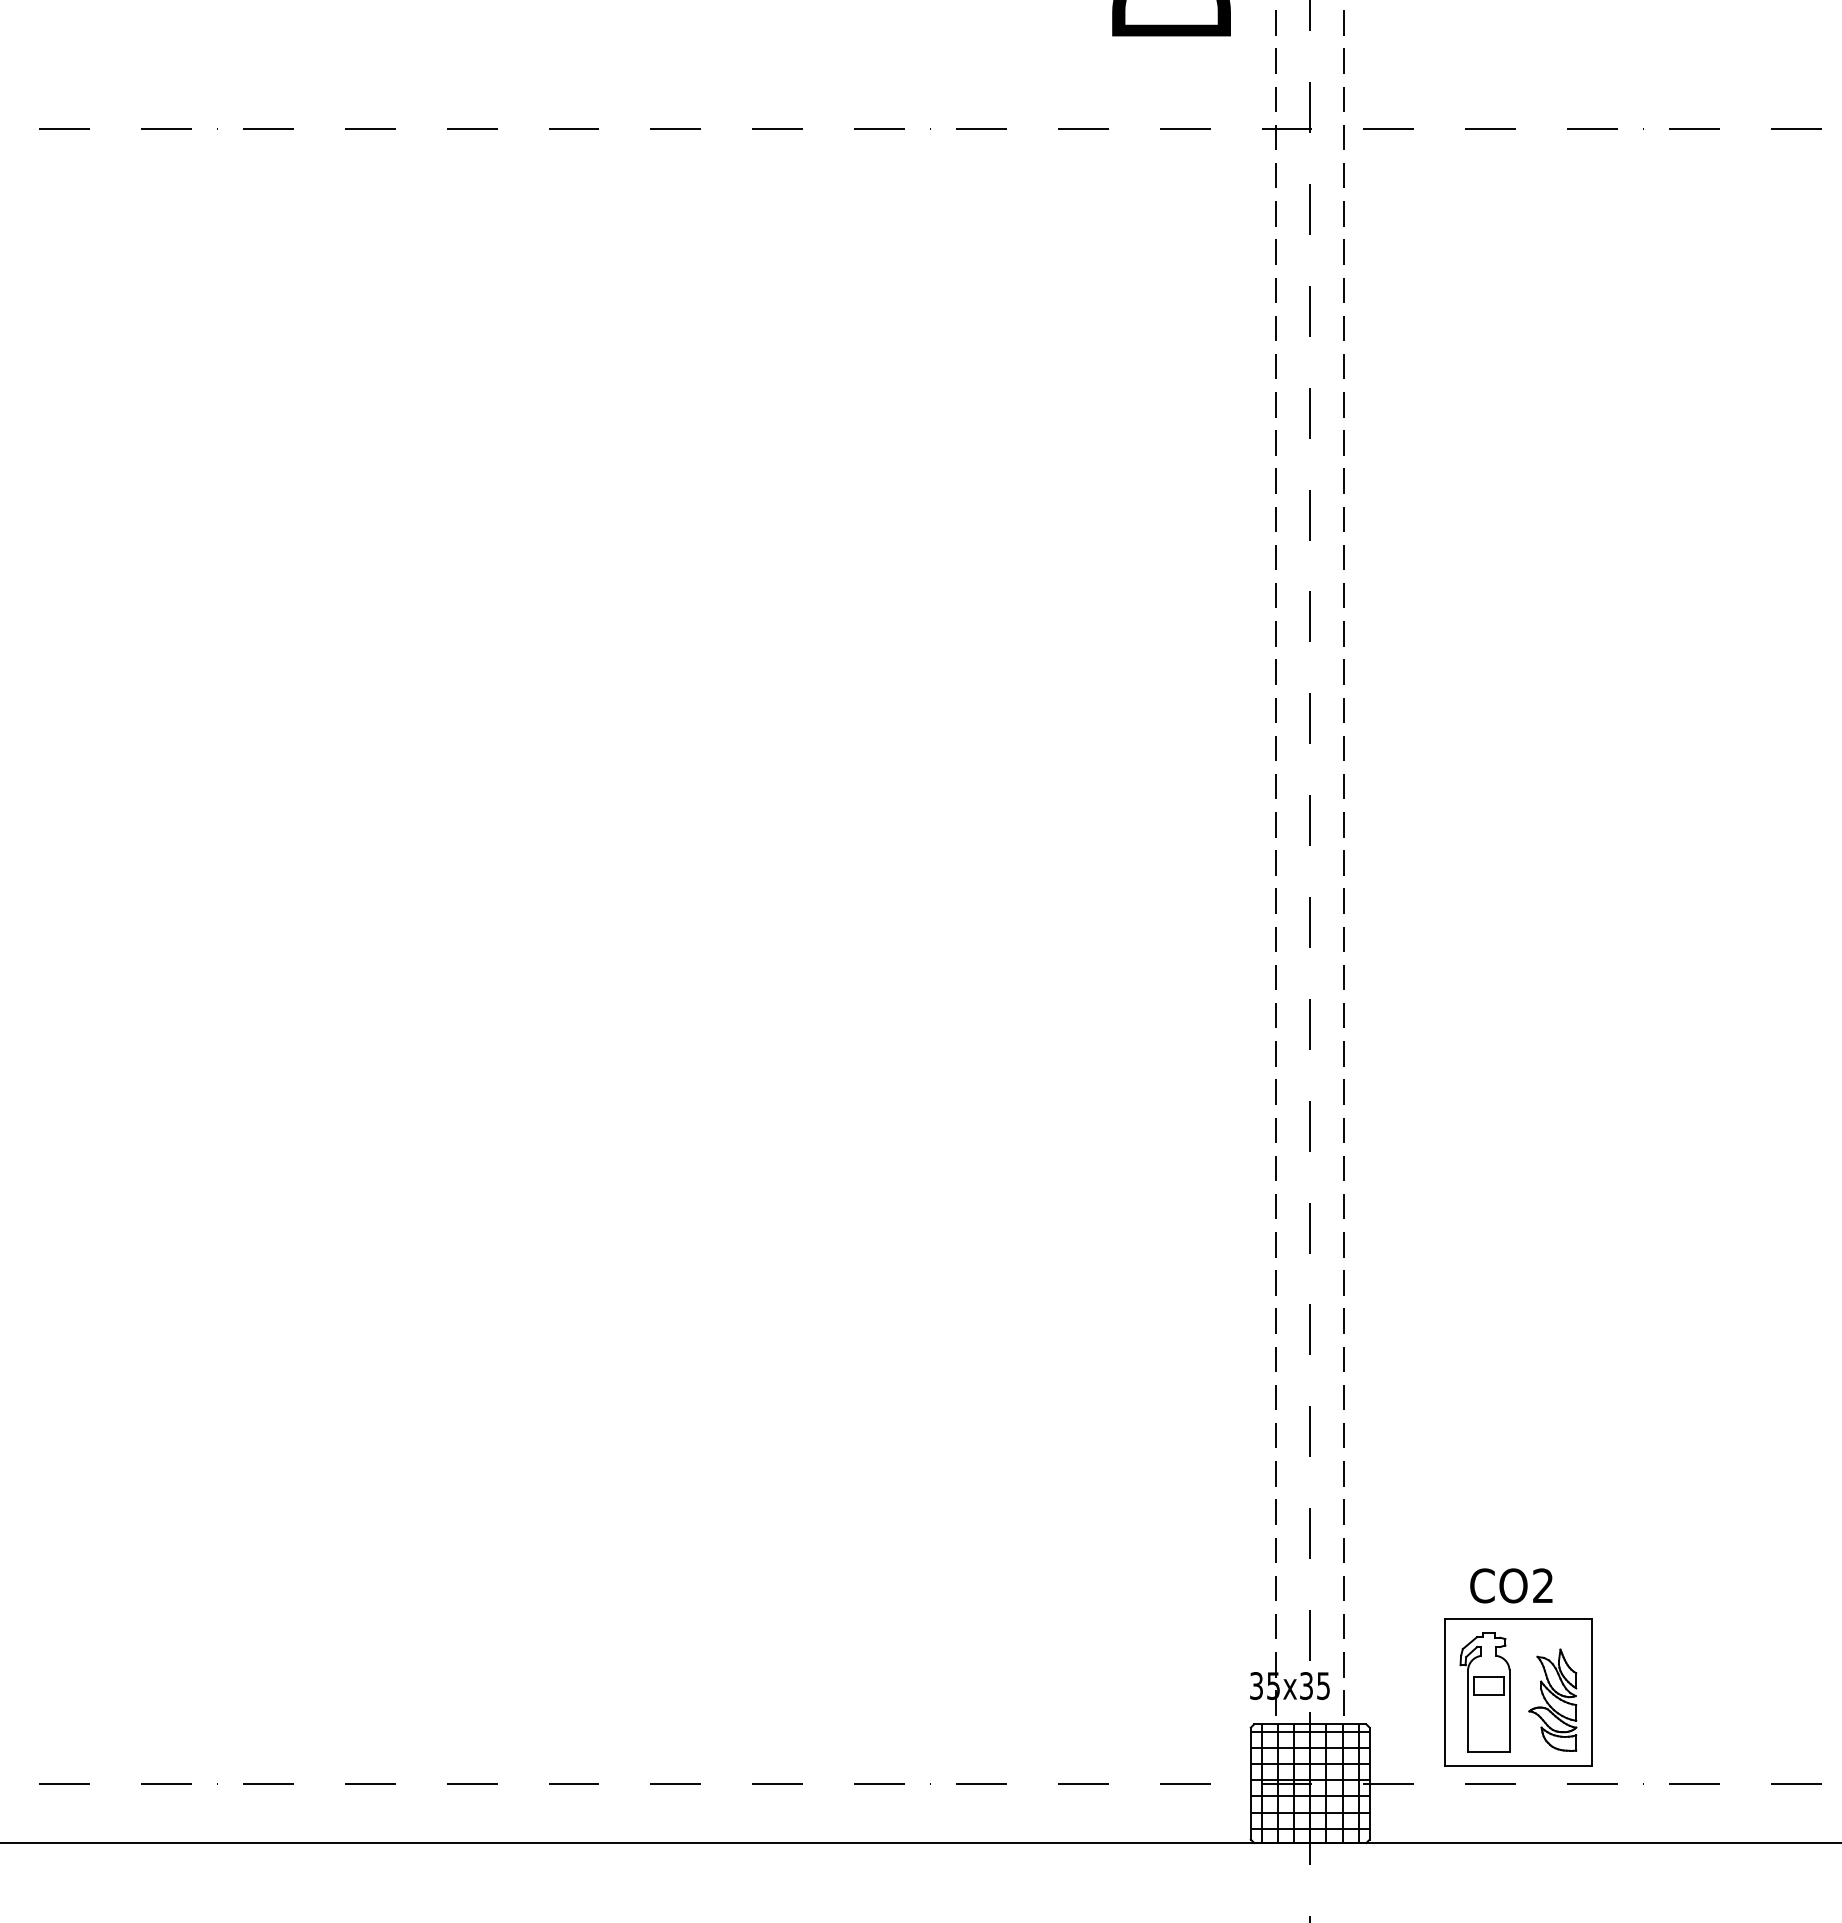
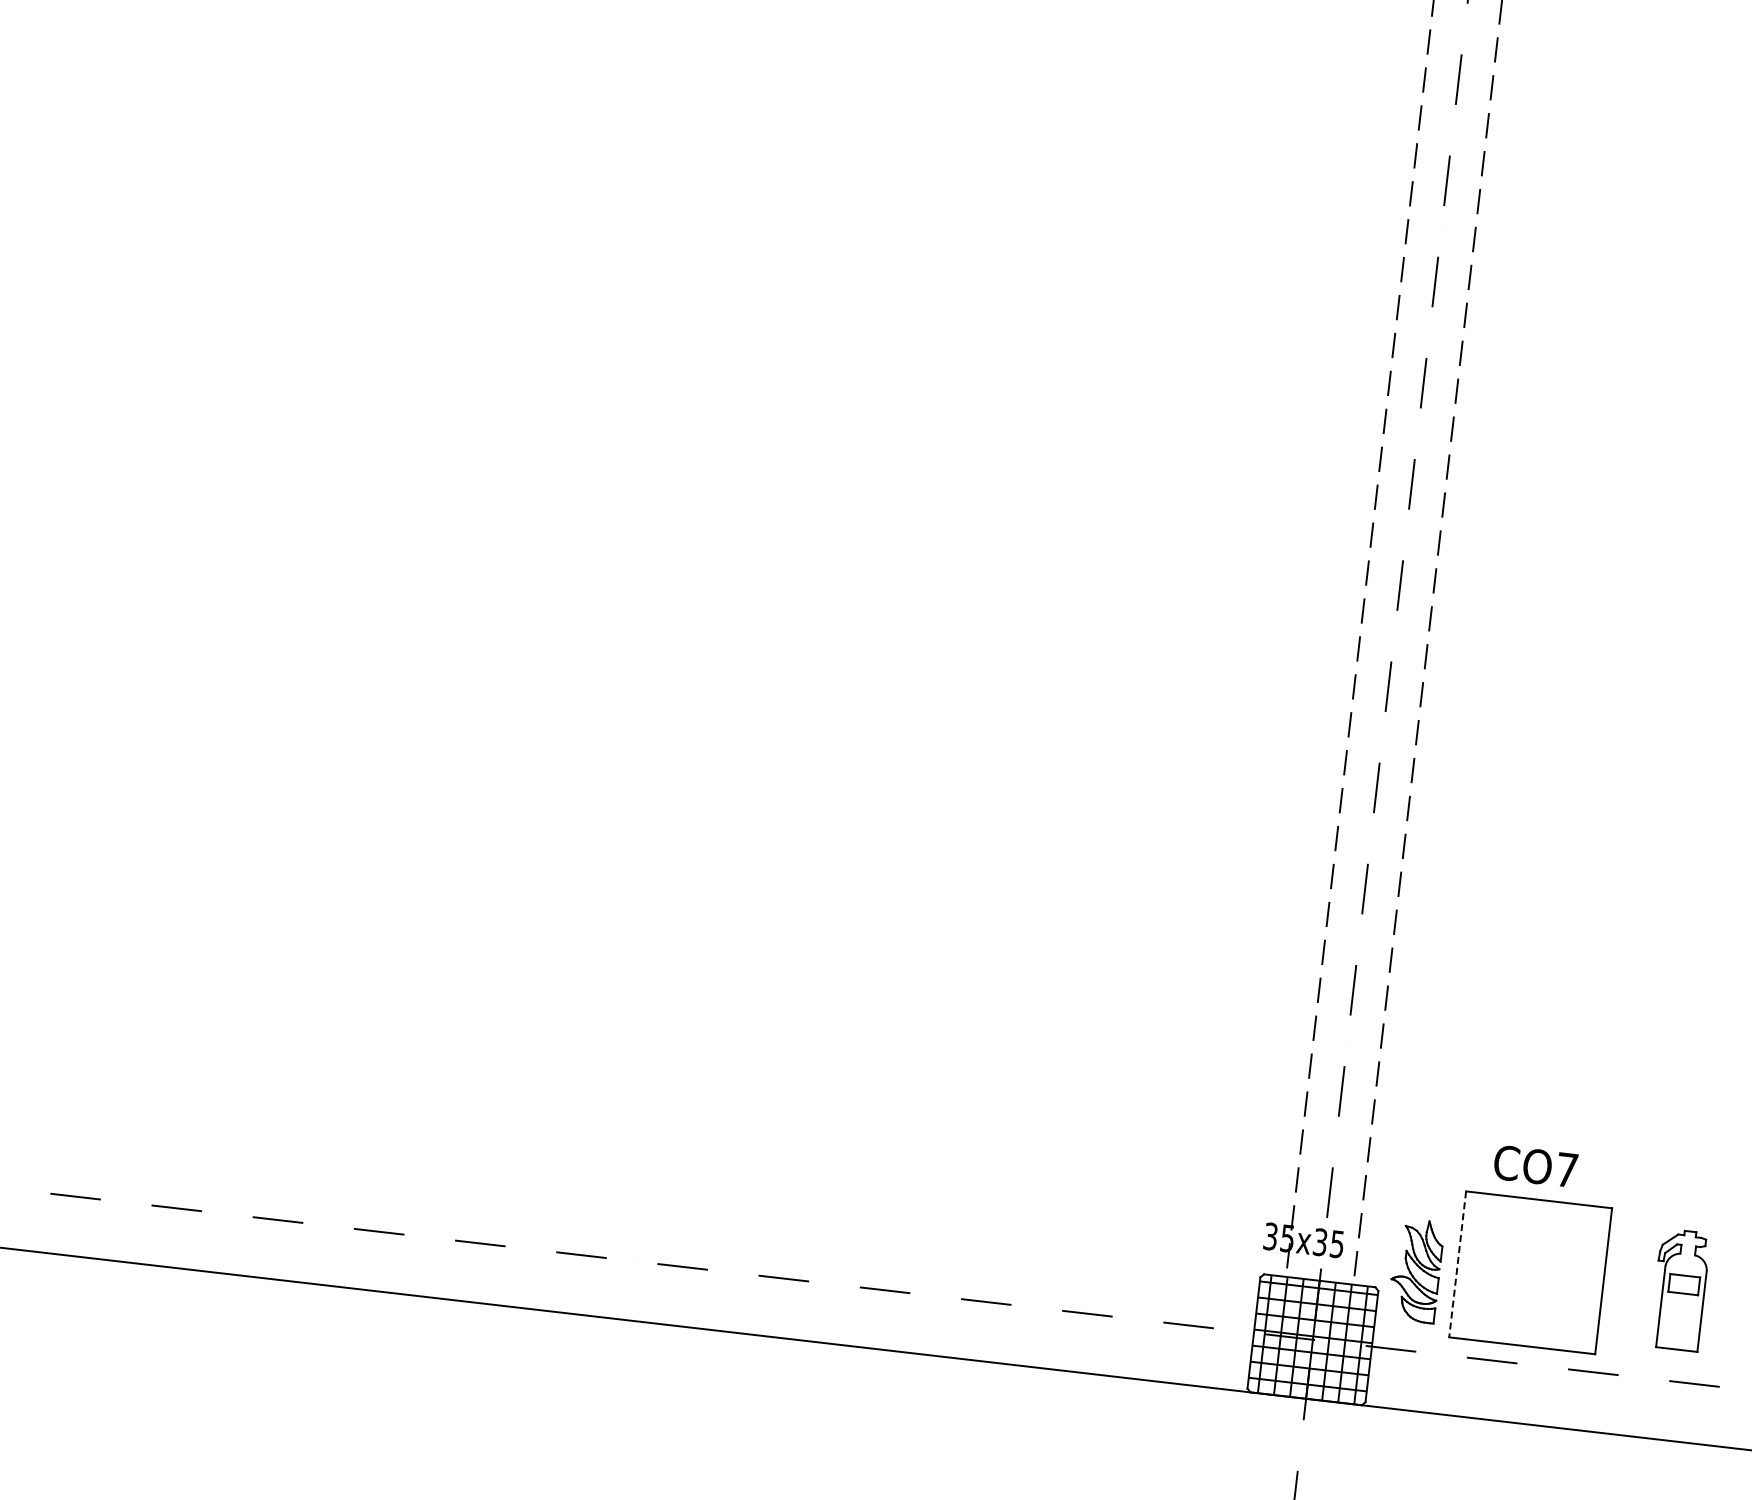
text: (1543, 1585) -> (1567, 1169), CO2 -> CO7
line: (1445, 1692) -> (1457, 1264), solid -> dashed
part: (1484, 1692) -> (1679, 1290), moved
part: (1552, 1699) -> (1415, 1270), moved

